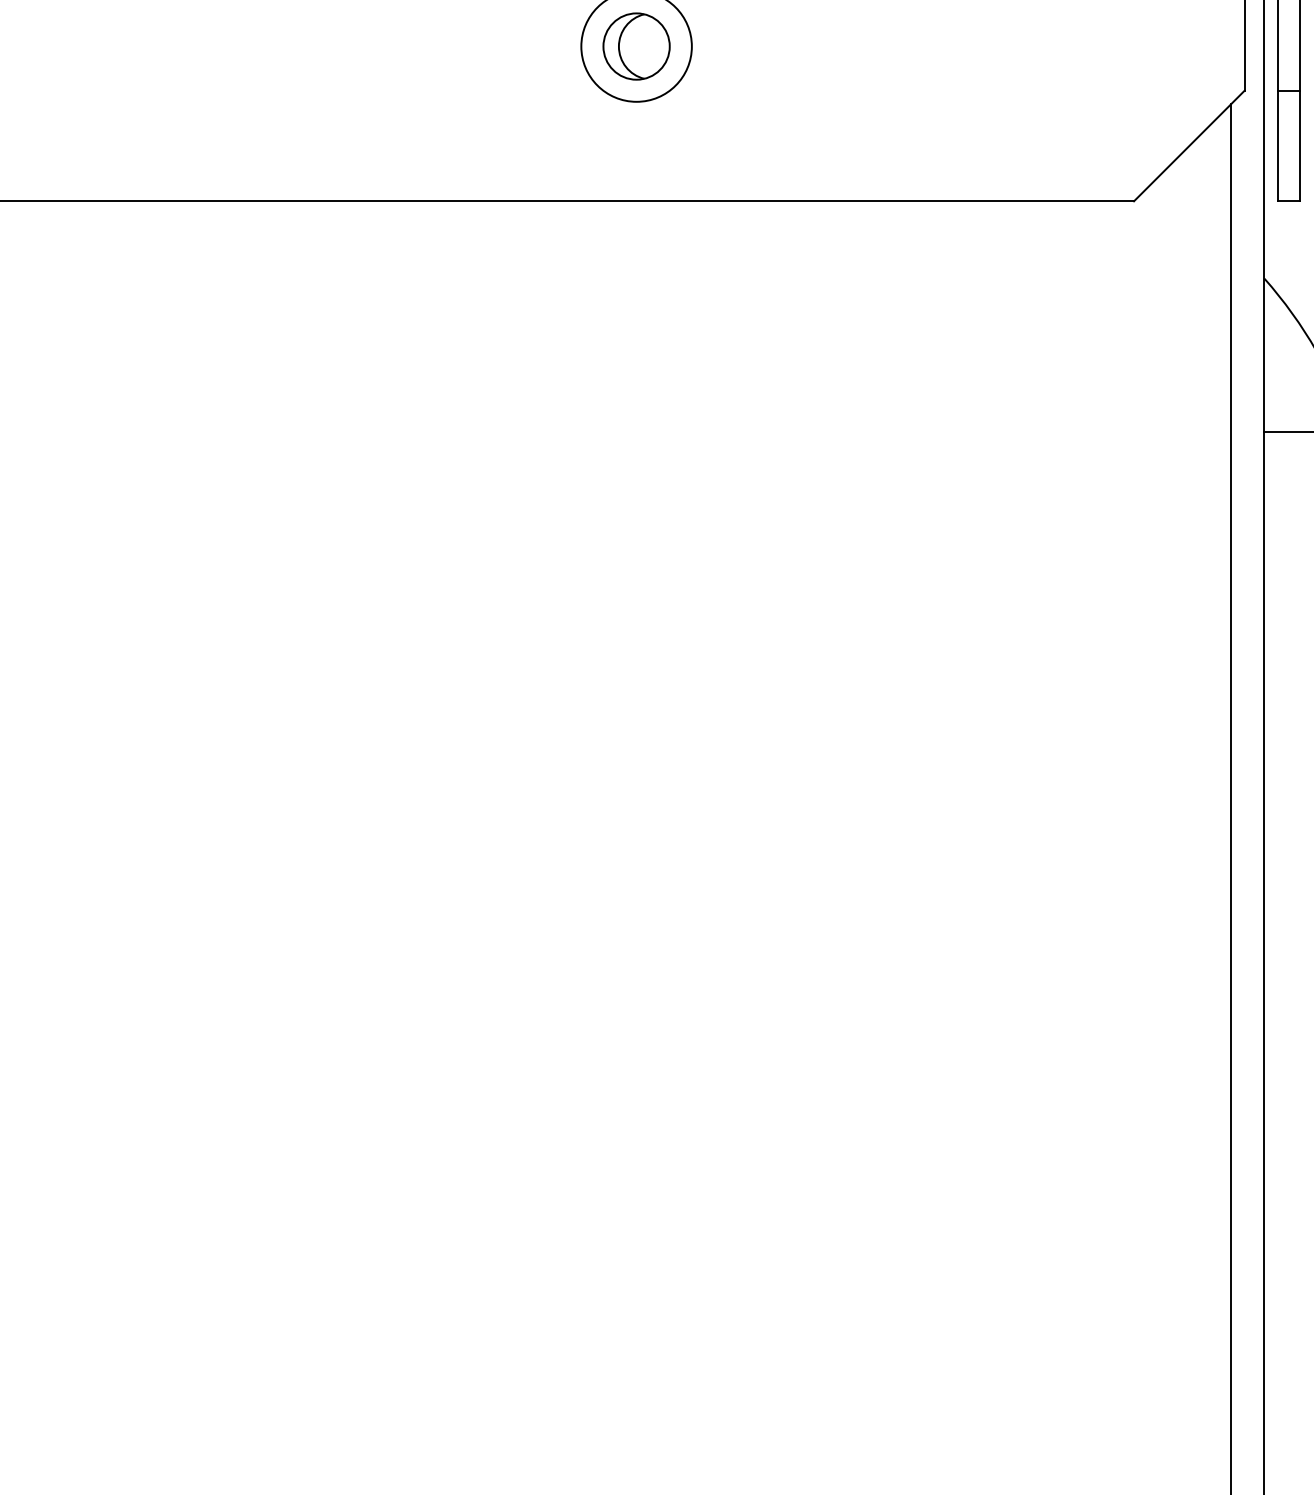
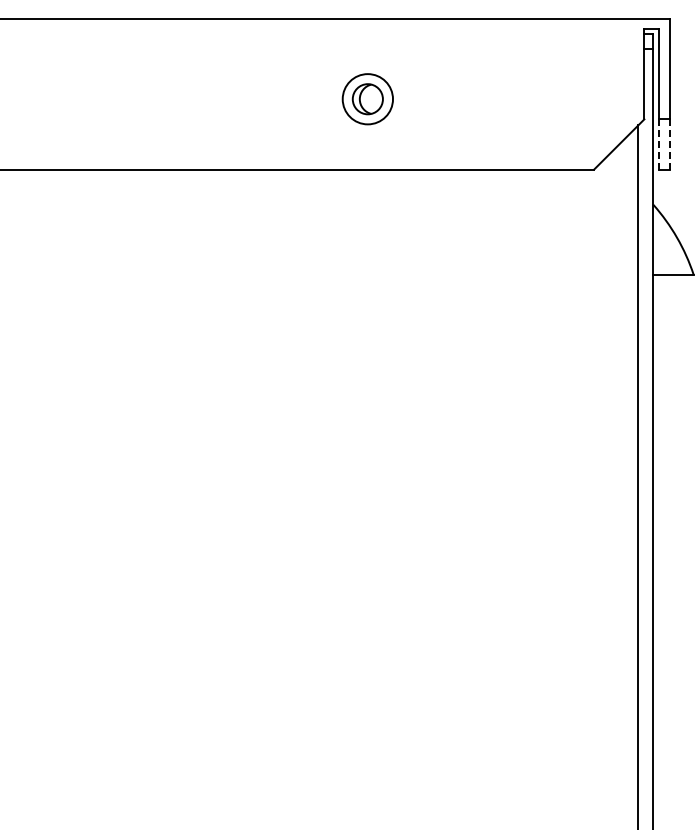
line: (1277, 146) -> (659, 144), solid -> dashed
line: (1299, 146) -> (669, 144), solid -> dashed

